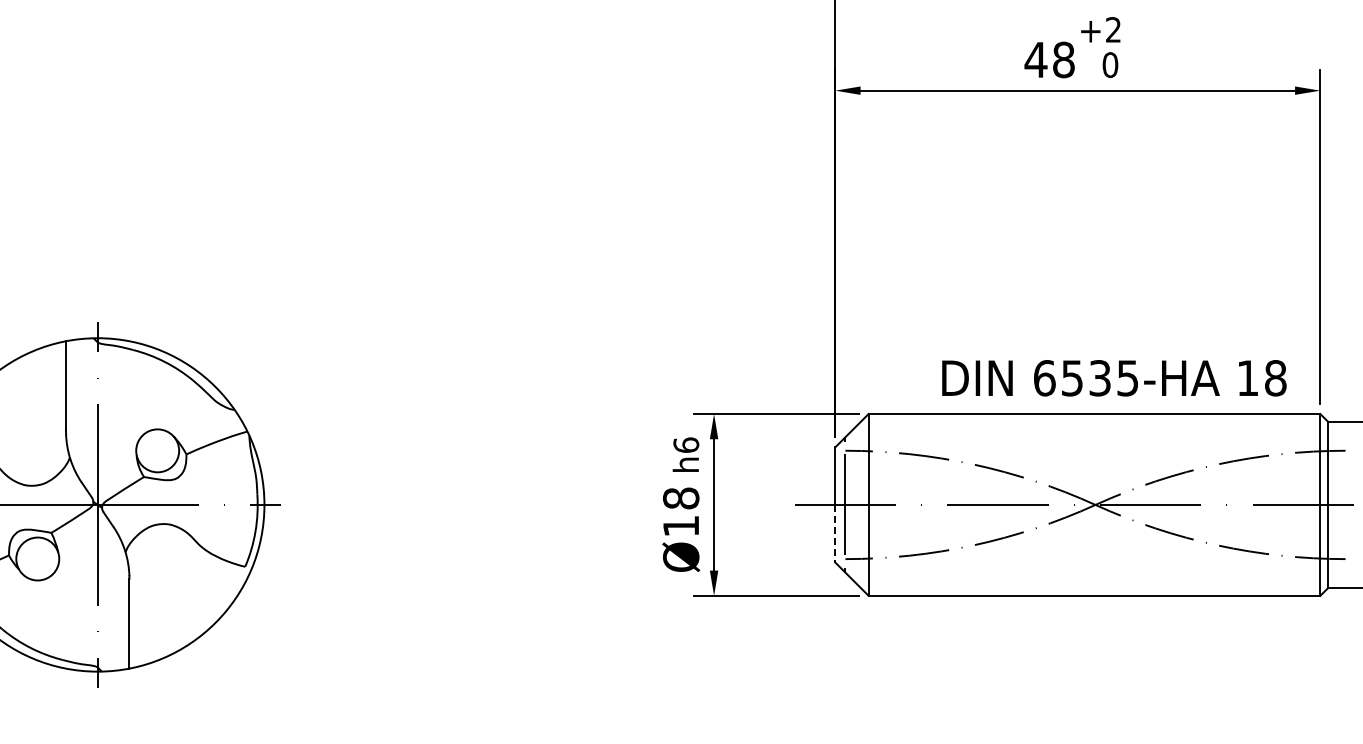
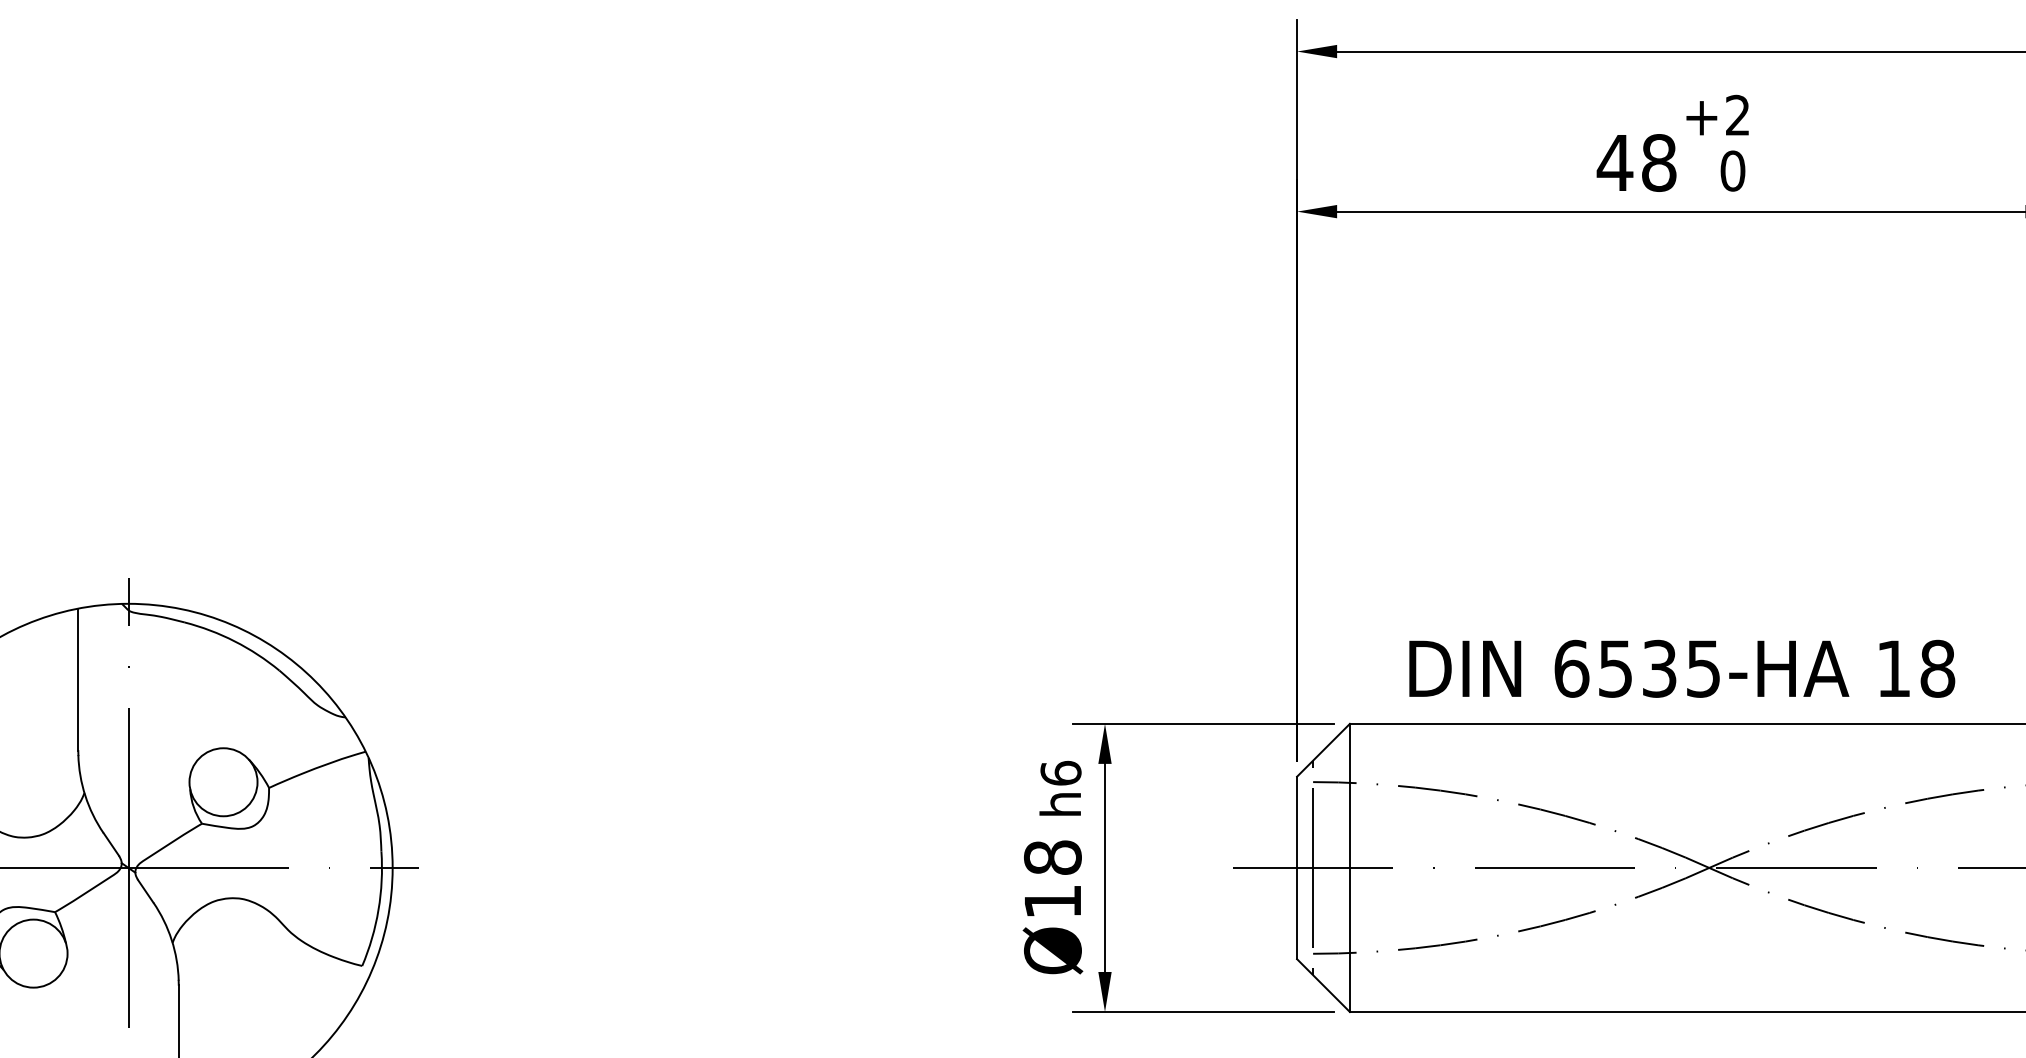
text: (1114, 378) -> (1682, 669), moved
line: (835, 533) -> (1297, 913), dashed -> solid

